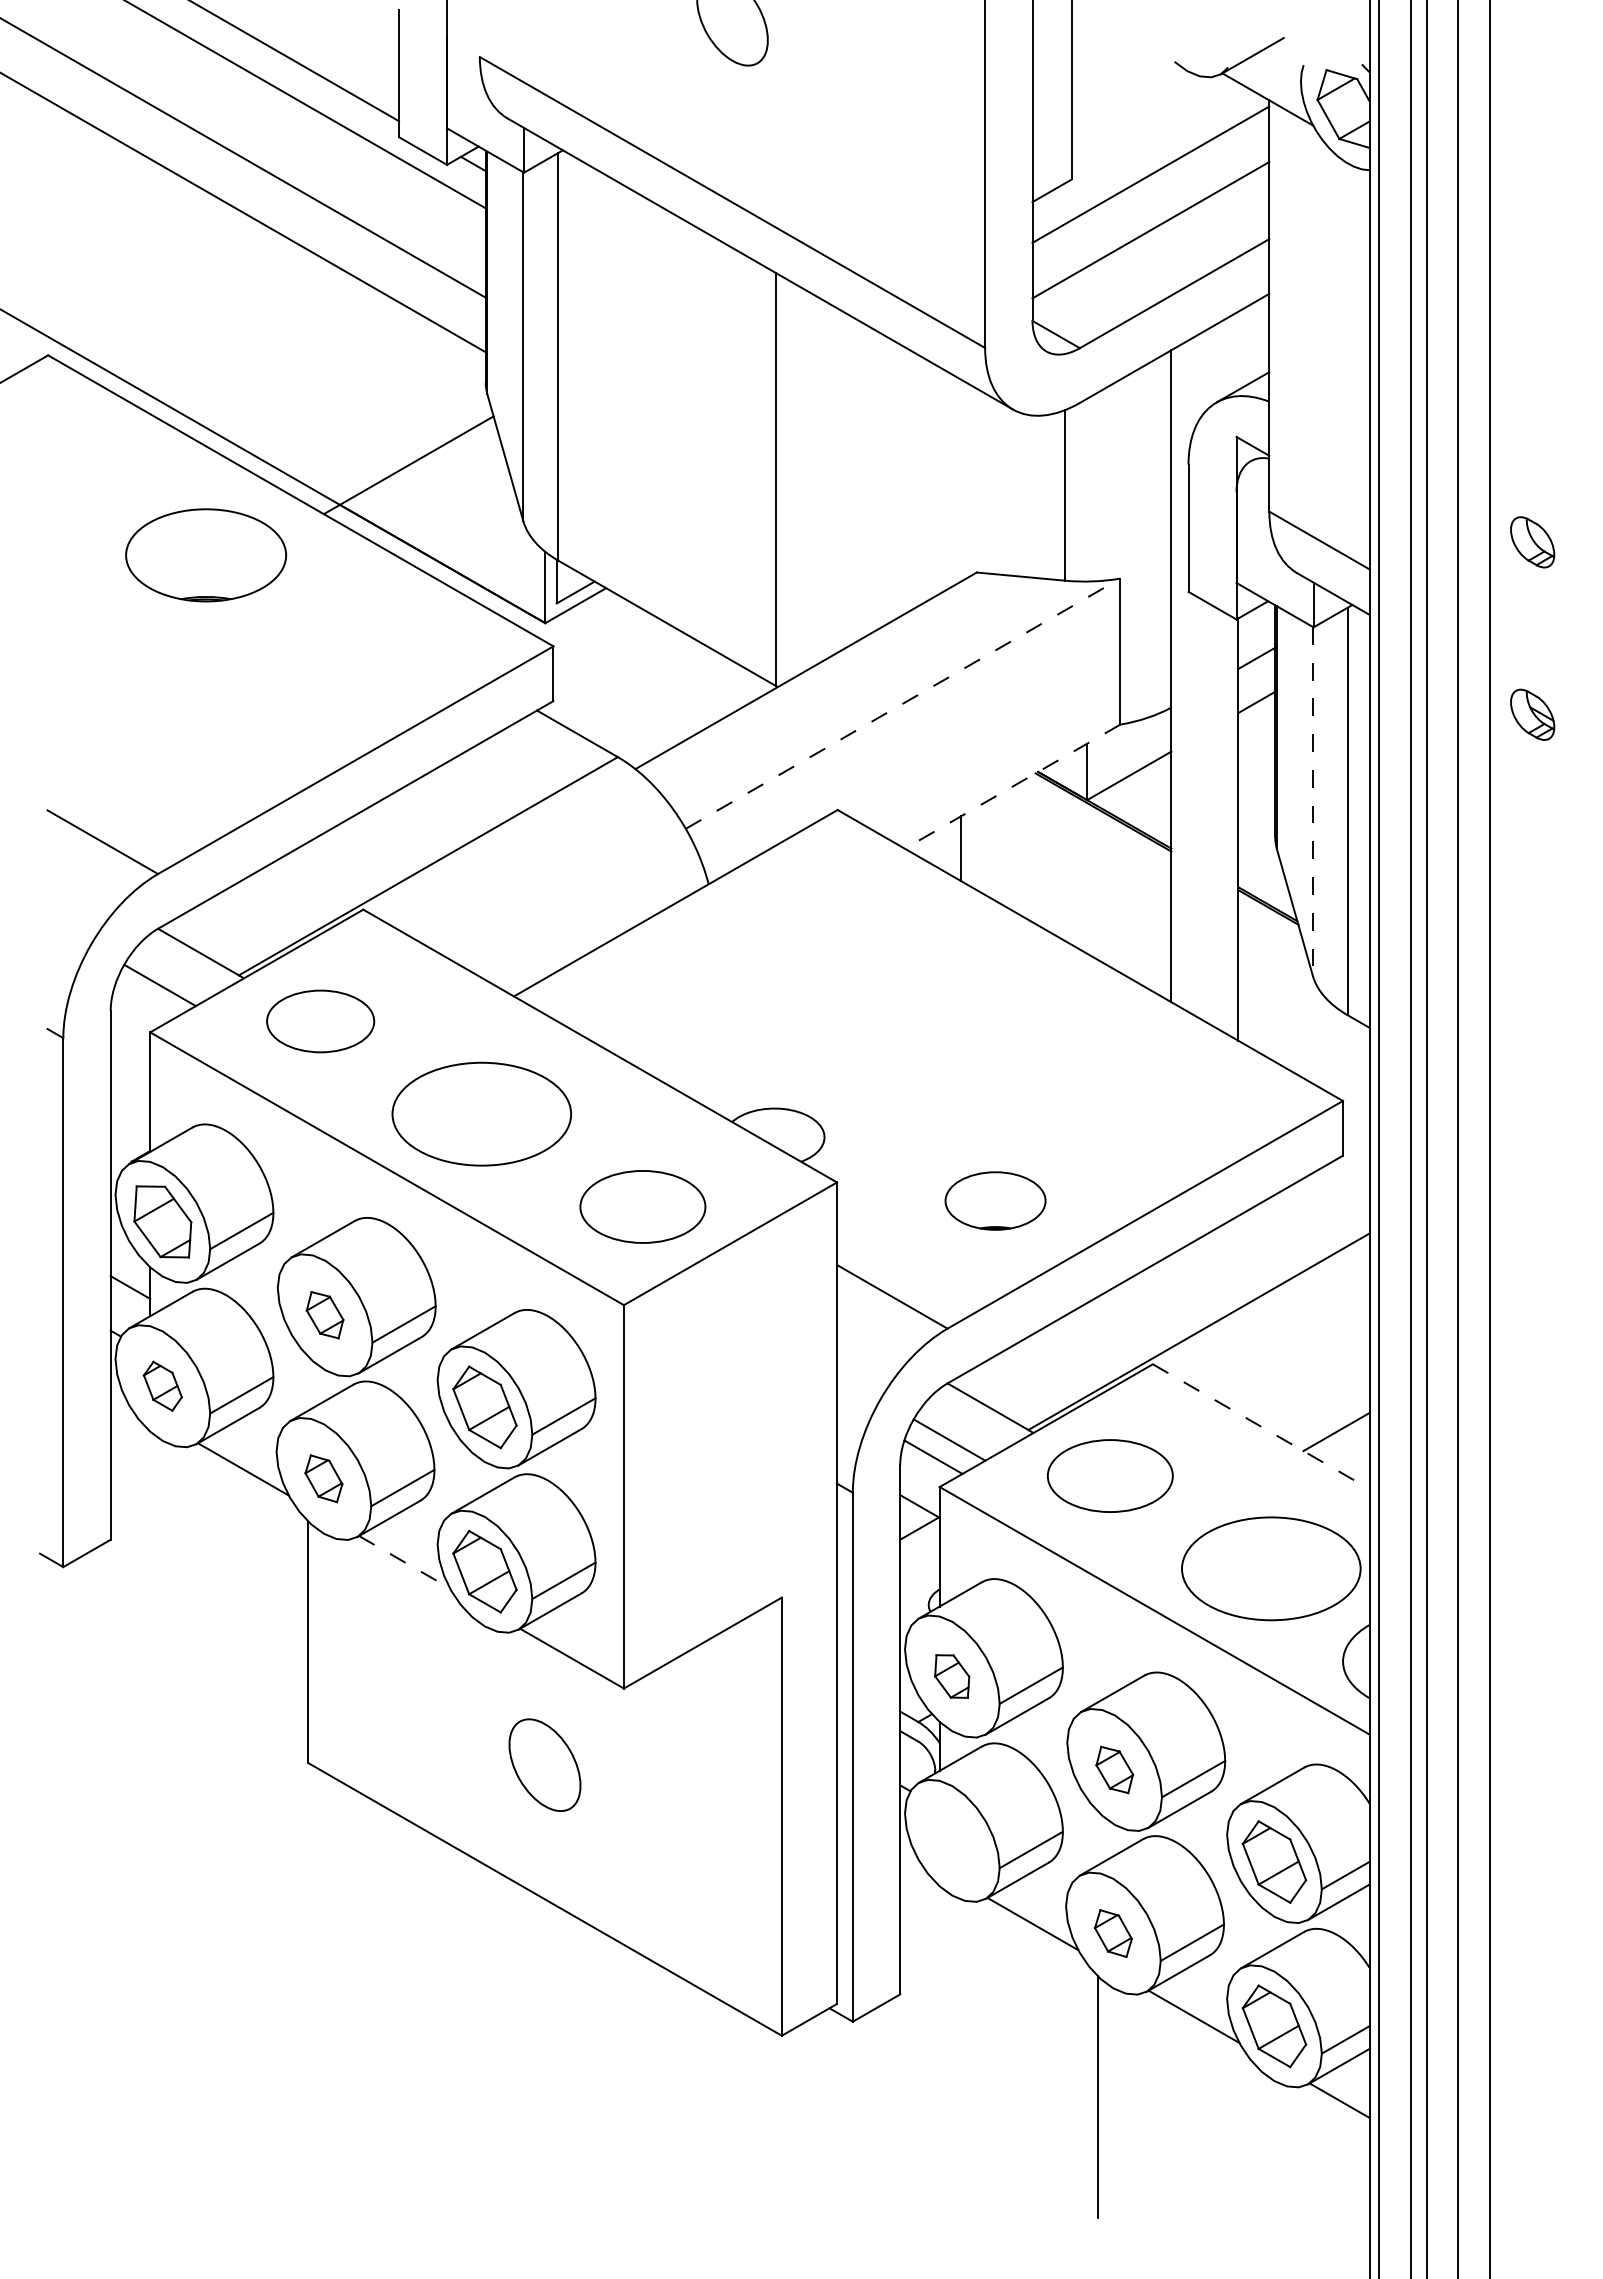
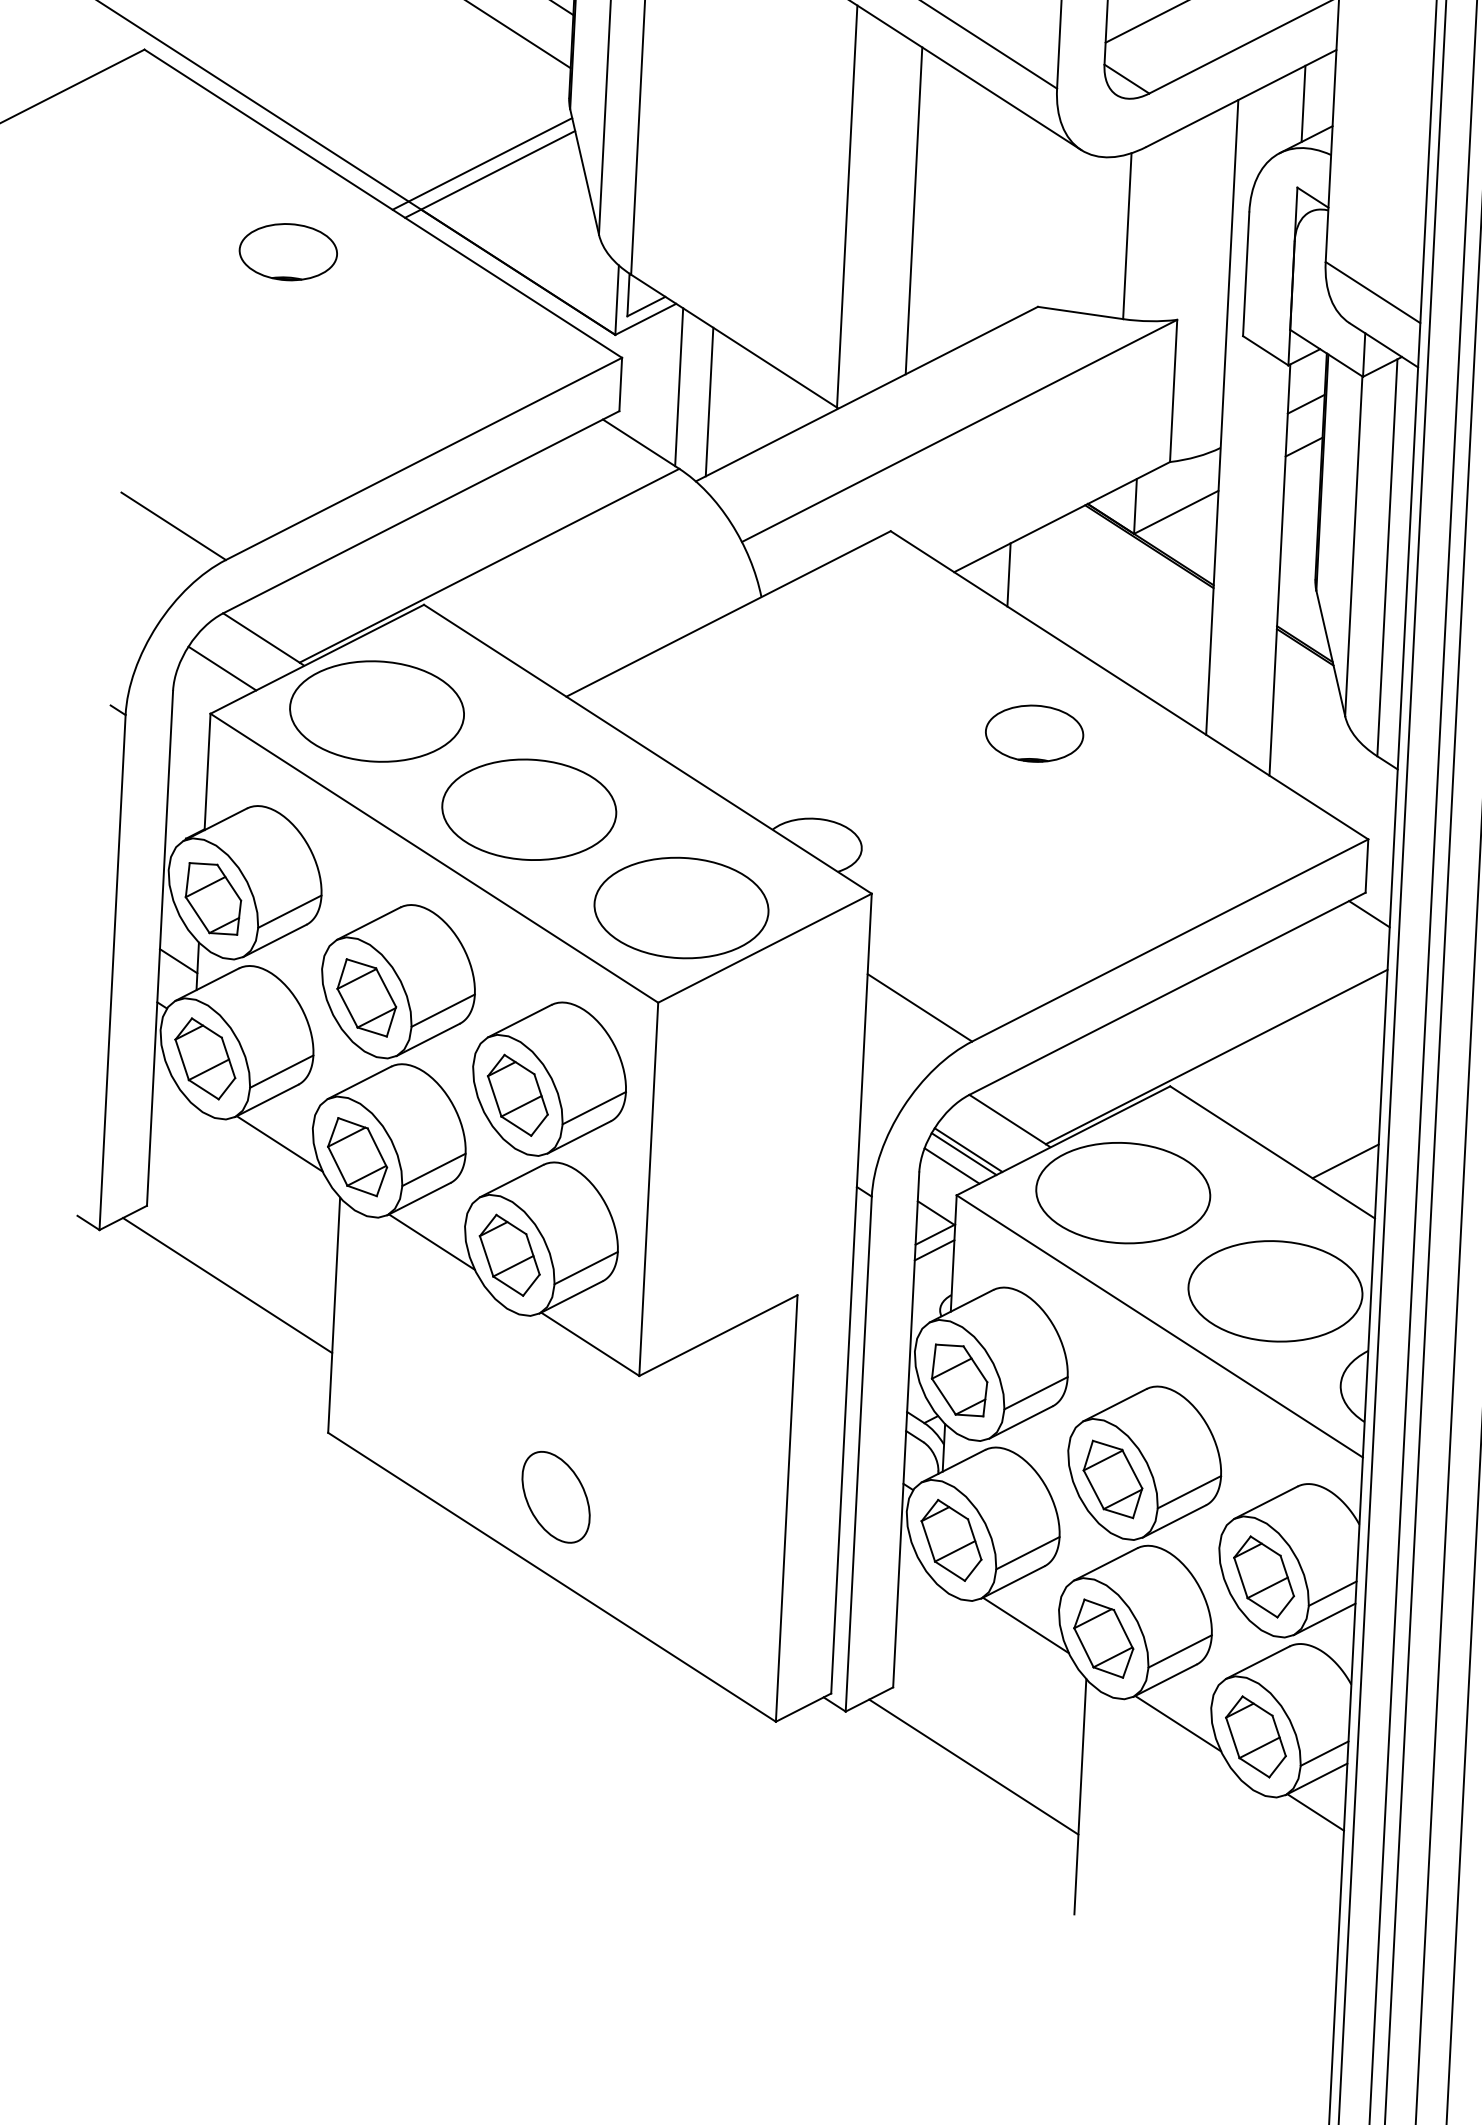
line: (1238, 350) -> (1303, 103), added
line: (399, 454) -> (481, 163), added
line: (844, 480) -> (913, 210), added
part: (205, 555) -> (287, 252), size x0.62
line: (613, 673) -> (679, 387), added
line: (645, 686) -> (709, 401), added
line: (903, 703) -> (960, 430), dashed -> solid
line: (1012, 786) -> (1062, 516), dashed -> solid
line: (1312, 801) -> (1353, 546), dashed -> solid
part: (320, 1021) -> (376, 711), size x1.67
line: (1347, 1177) -> (1368, 914), added
part: (995, 1200) -> (1034, 733), moved
part: (642, 1206) -> (681, 907), size x1.43
part: (324, 1314) -> (366, 997), size x1.67
part: (162, 1386) -> (204, 1059), size x1.67
line: (1261, 1426) -> (1272, 1152), dashed -> solid
line: (944, 1444) -> (963, 1154), added
part: (1110, 1475) -> (1123, 1192), size x1.43
part: (323, 1478) -> (357, 1156), size x1.67
line: (919, 1544) -> (934, 1250), added
line: (404, 1562) -> (431, 1242), dashed -> solid
line: (197, 1617) -> (227, 1285), added
part: (951, 1676) -> (958, 1380), size x1.67
part: (544, 1764) -> (555, 1496), moved
part: (1114, 1769) -> (1112, 1478), size x1.67
part: (951, 1840) -> (950, 1540), added
part: (1113, 1933) -> (1103, 1638), size x1.67
line: (986, 2071) -> (973, 1766), added

